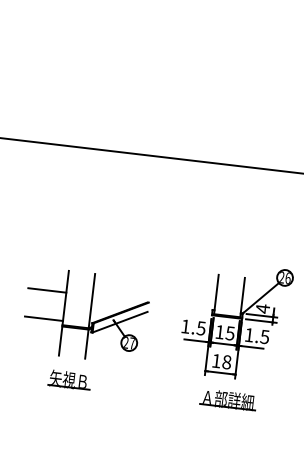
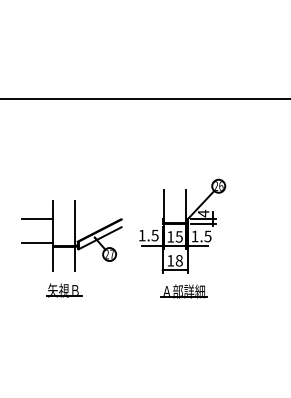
part: (84, 330) -> (71, 248), moved

